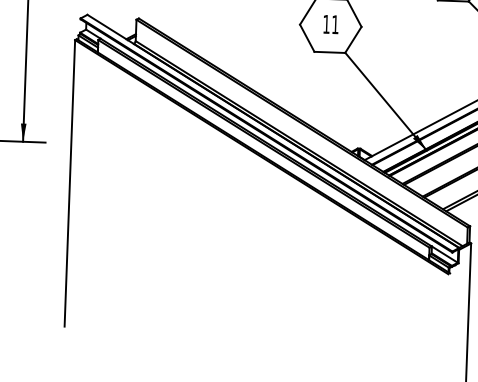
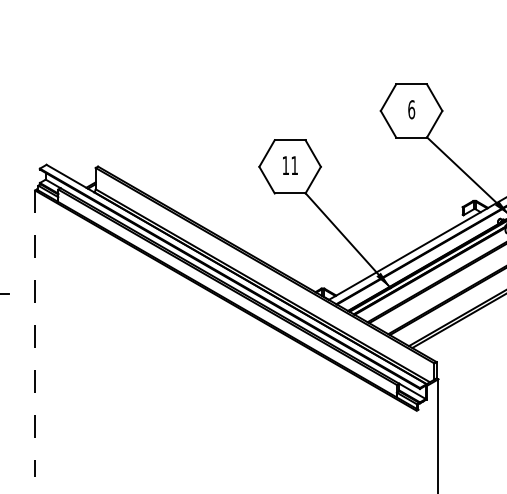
line: (70, 183) -> (35, 334), solid -> dashed

